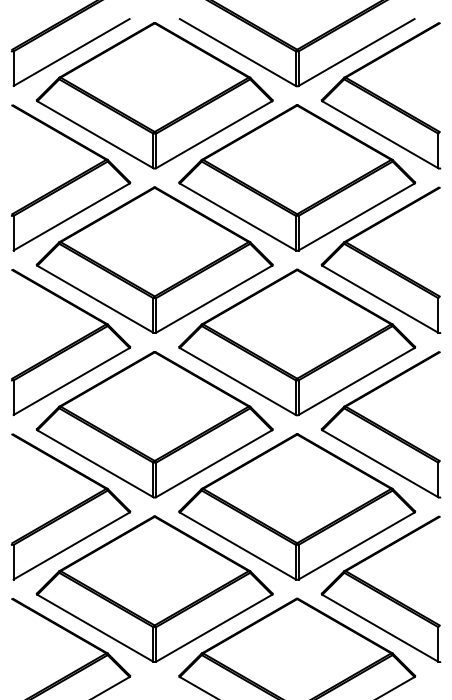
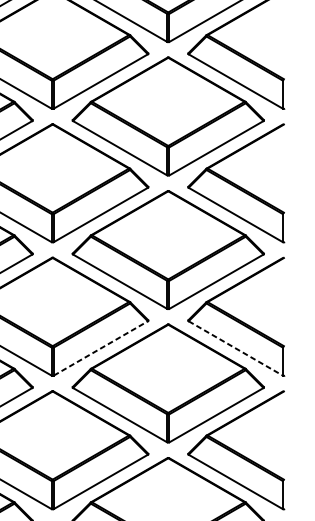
line: (214, 463) -> (101, 348), solid -> dashed
line: (380, 463) -> (235, 348), solid -> dashed

